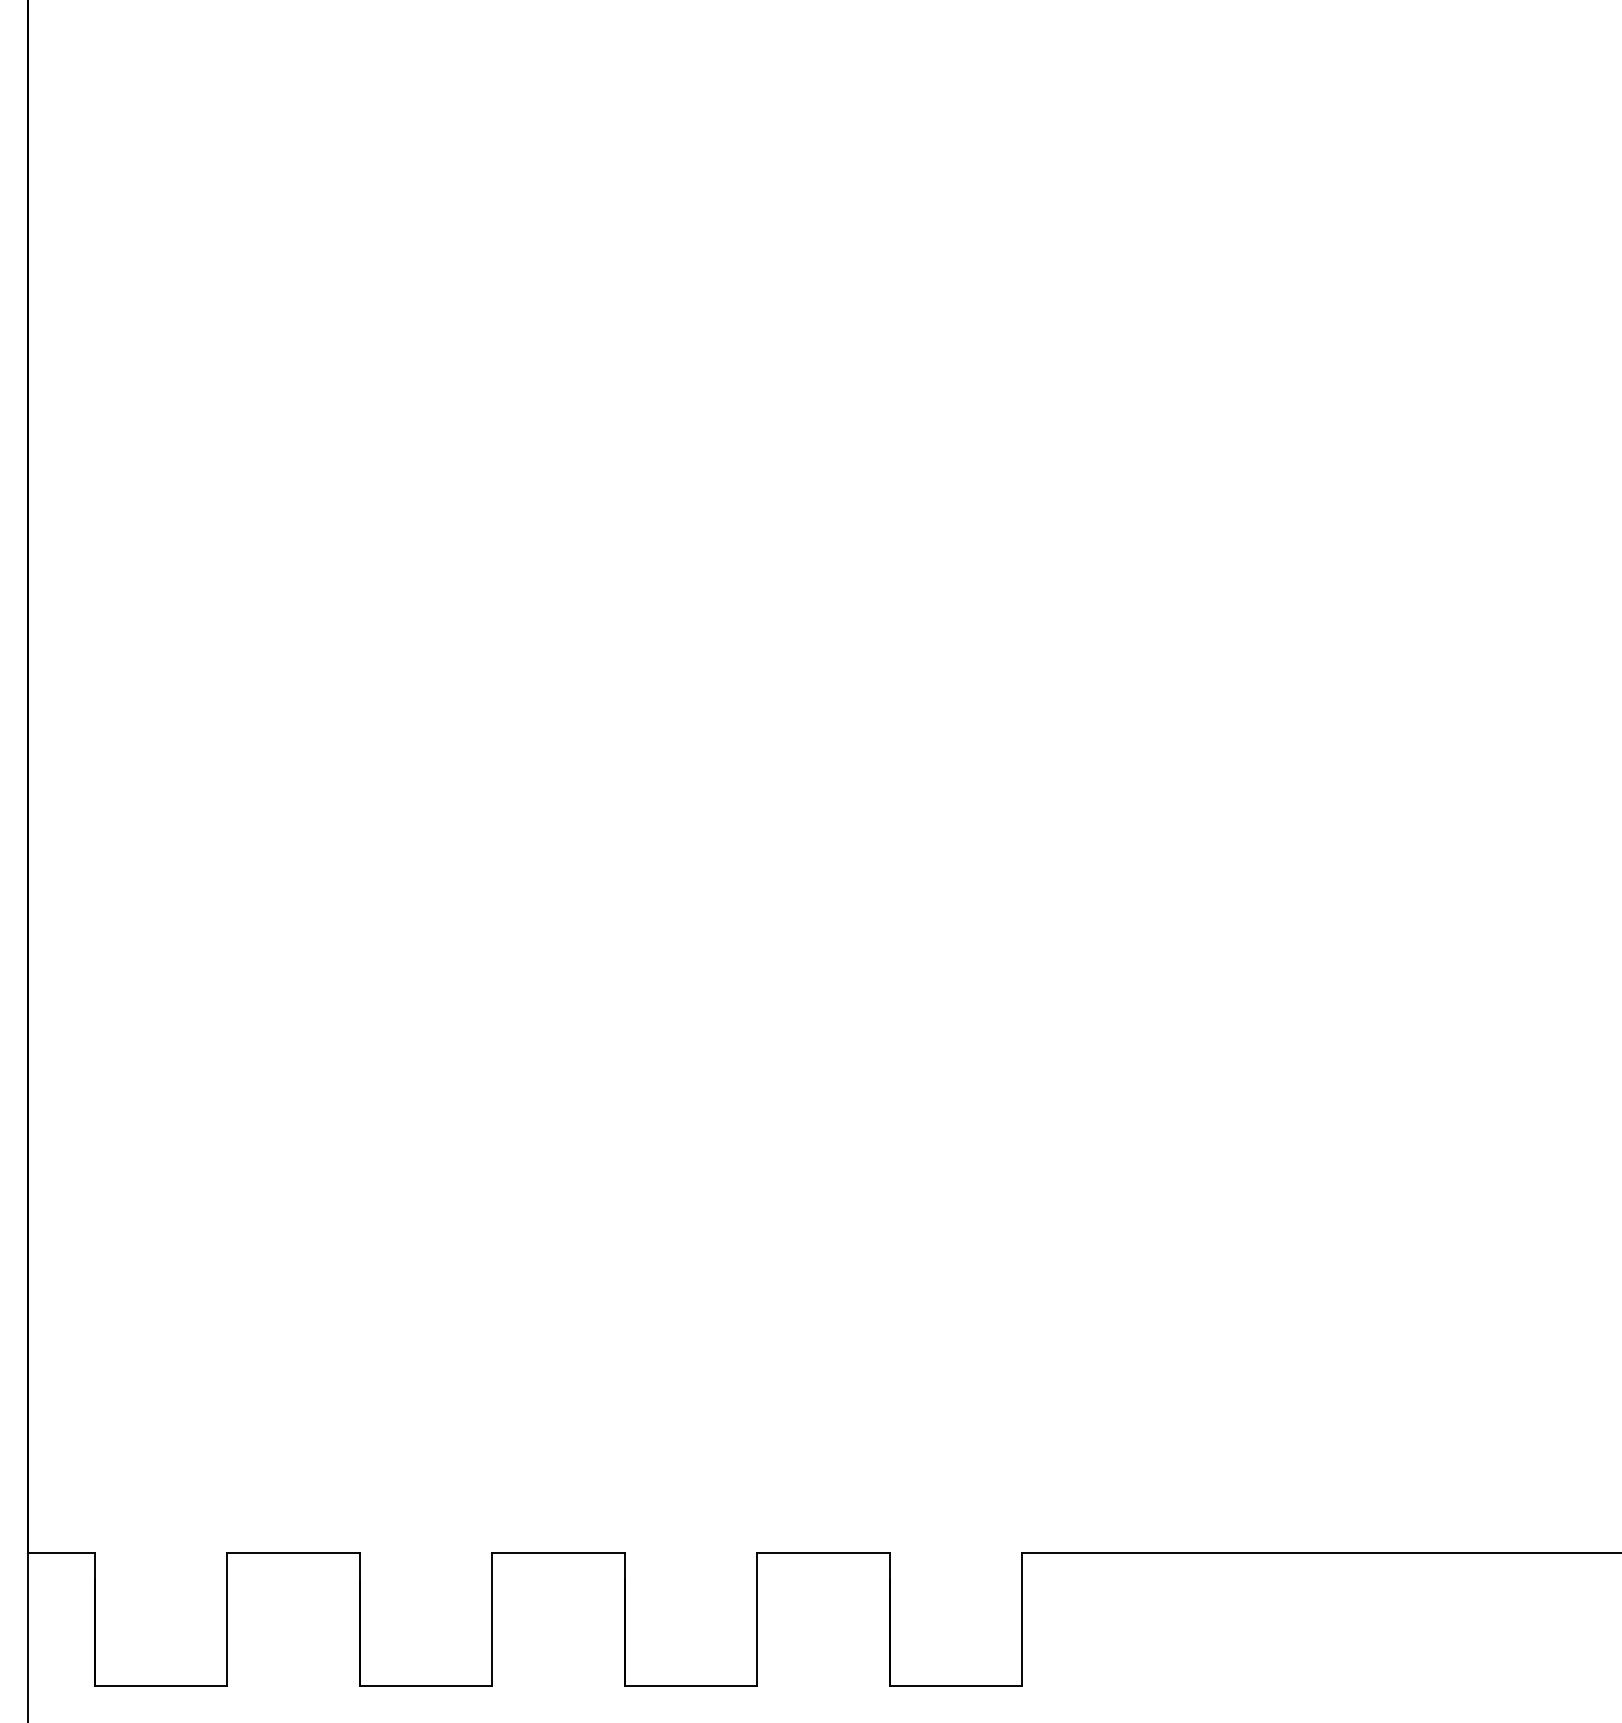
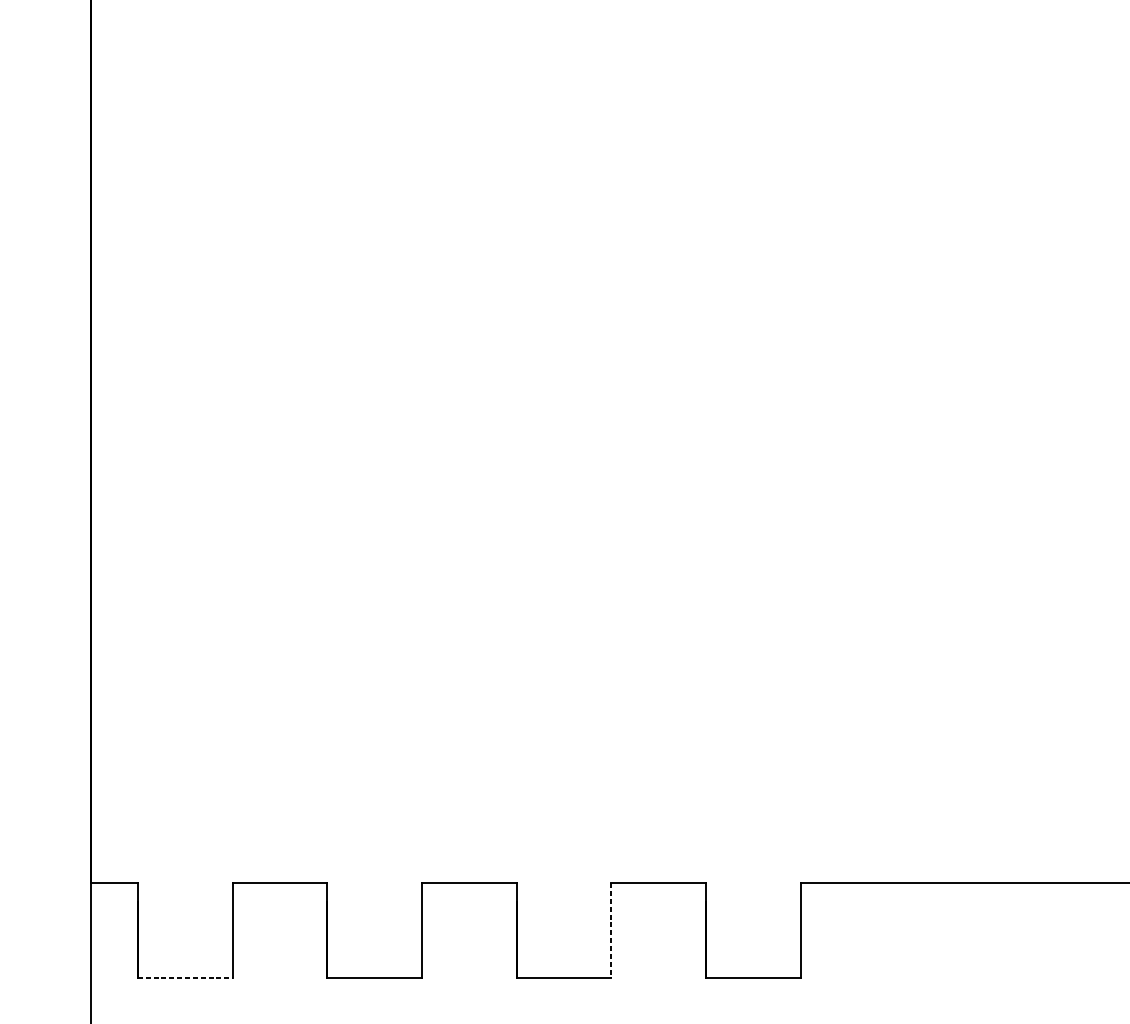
line: (757, 1620) -> (611, 931), solid -> dashed
line: (161, 1685) -> (185, 977), solid -> dashed

